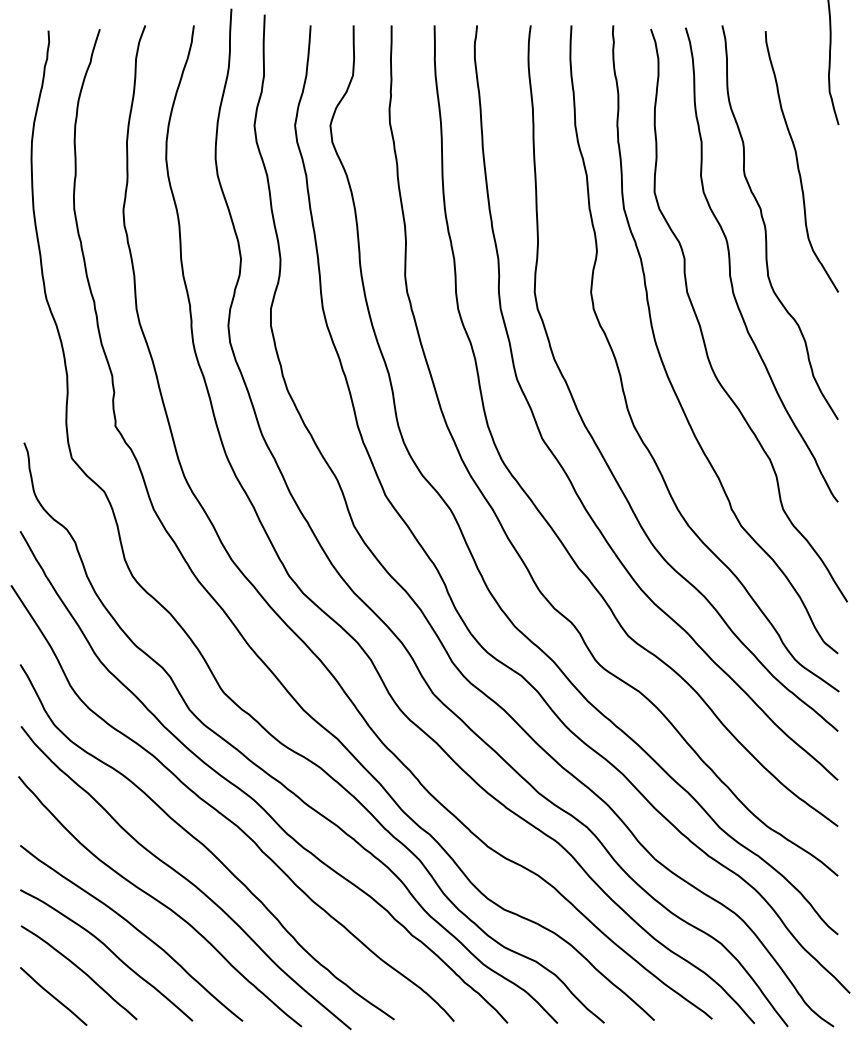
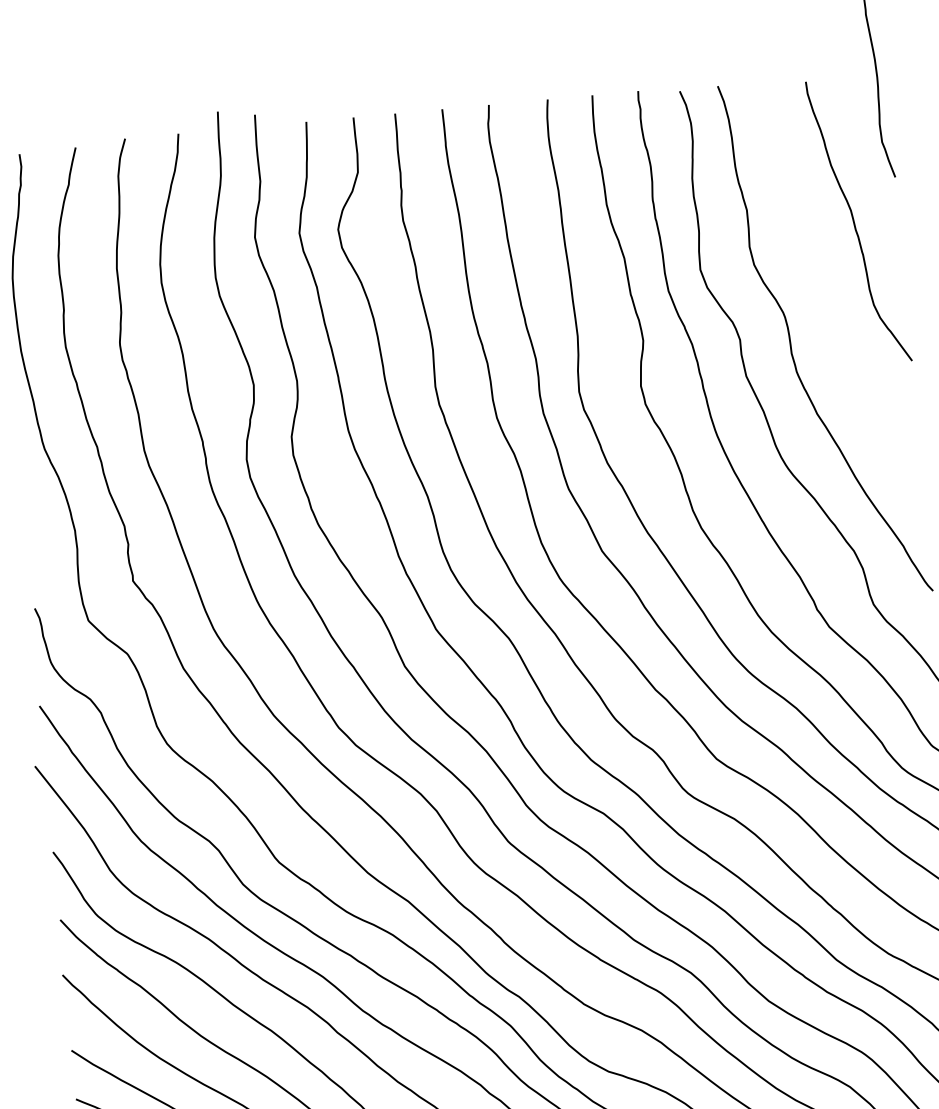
curve: (766, 227) -> (826, 297), removed

